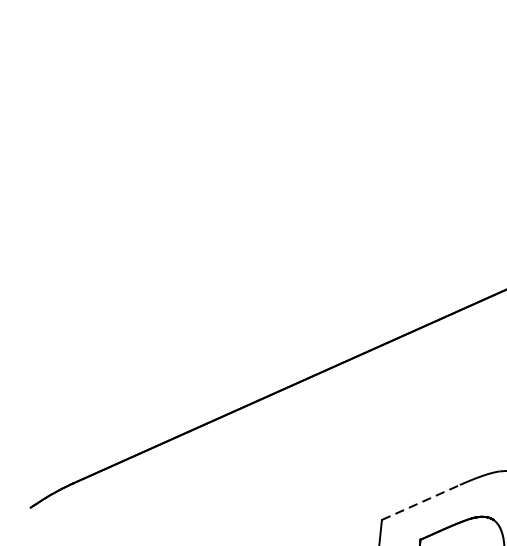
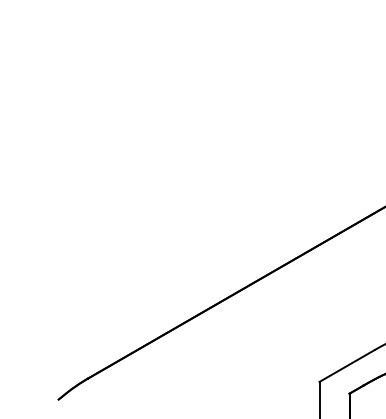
line: (421, 503) -> (347, 366), dashed -> solid

